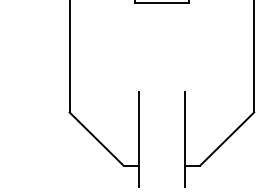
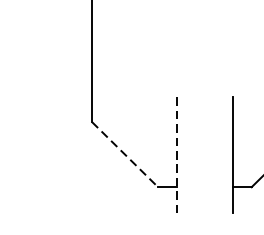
line: (96, 139) -> (124, 155), solid -> dashed
line: (139, 139) -> (177, 155), solid -> dashed

